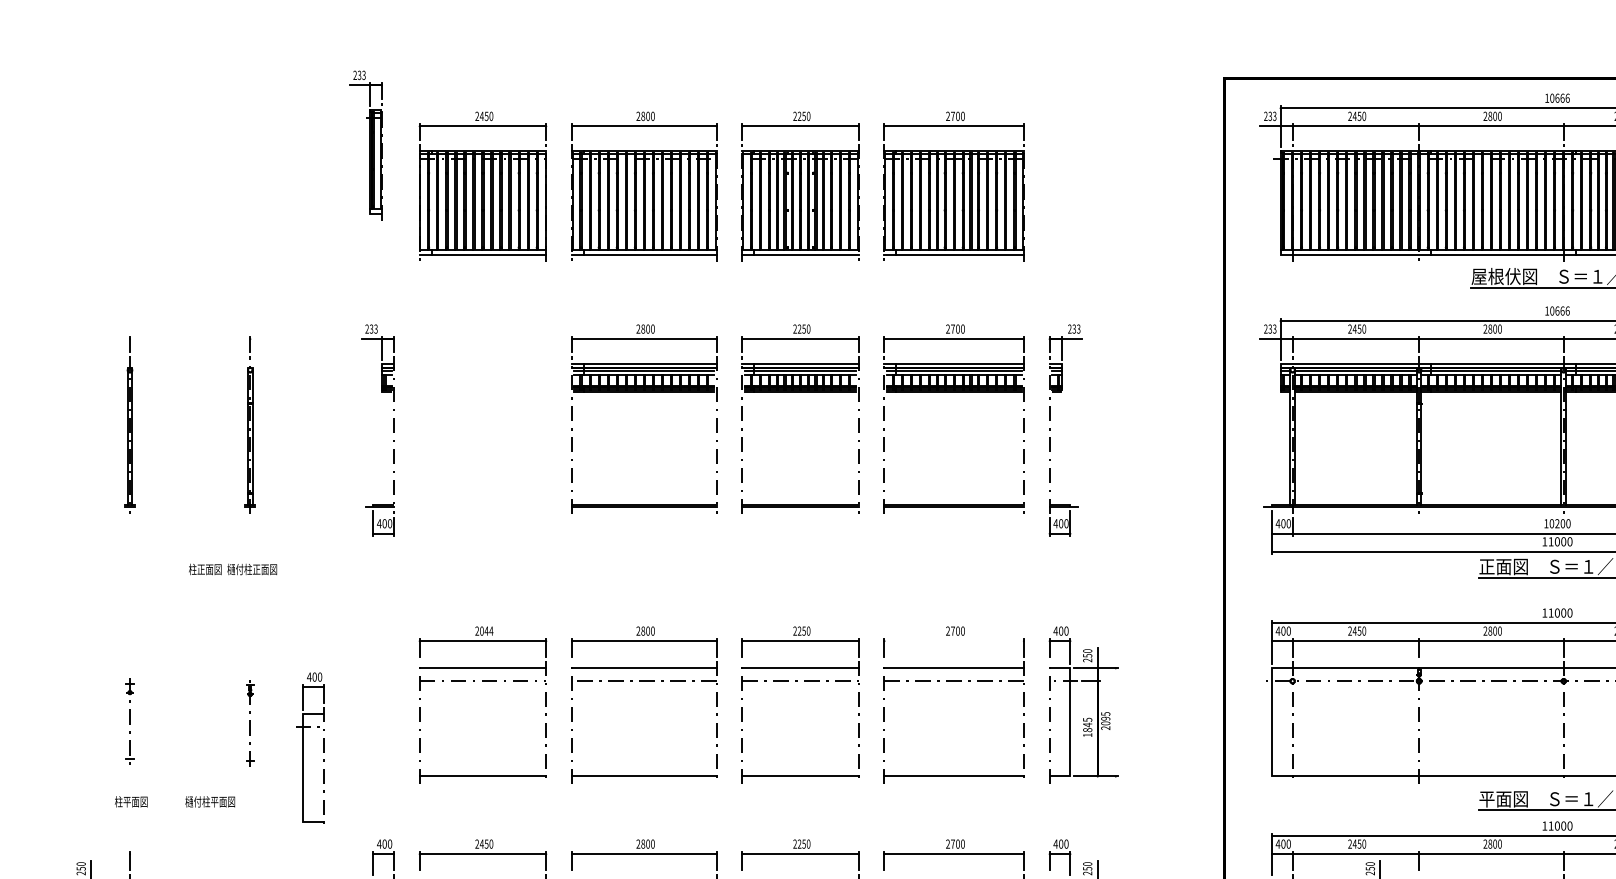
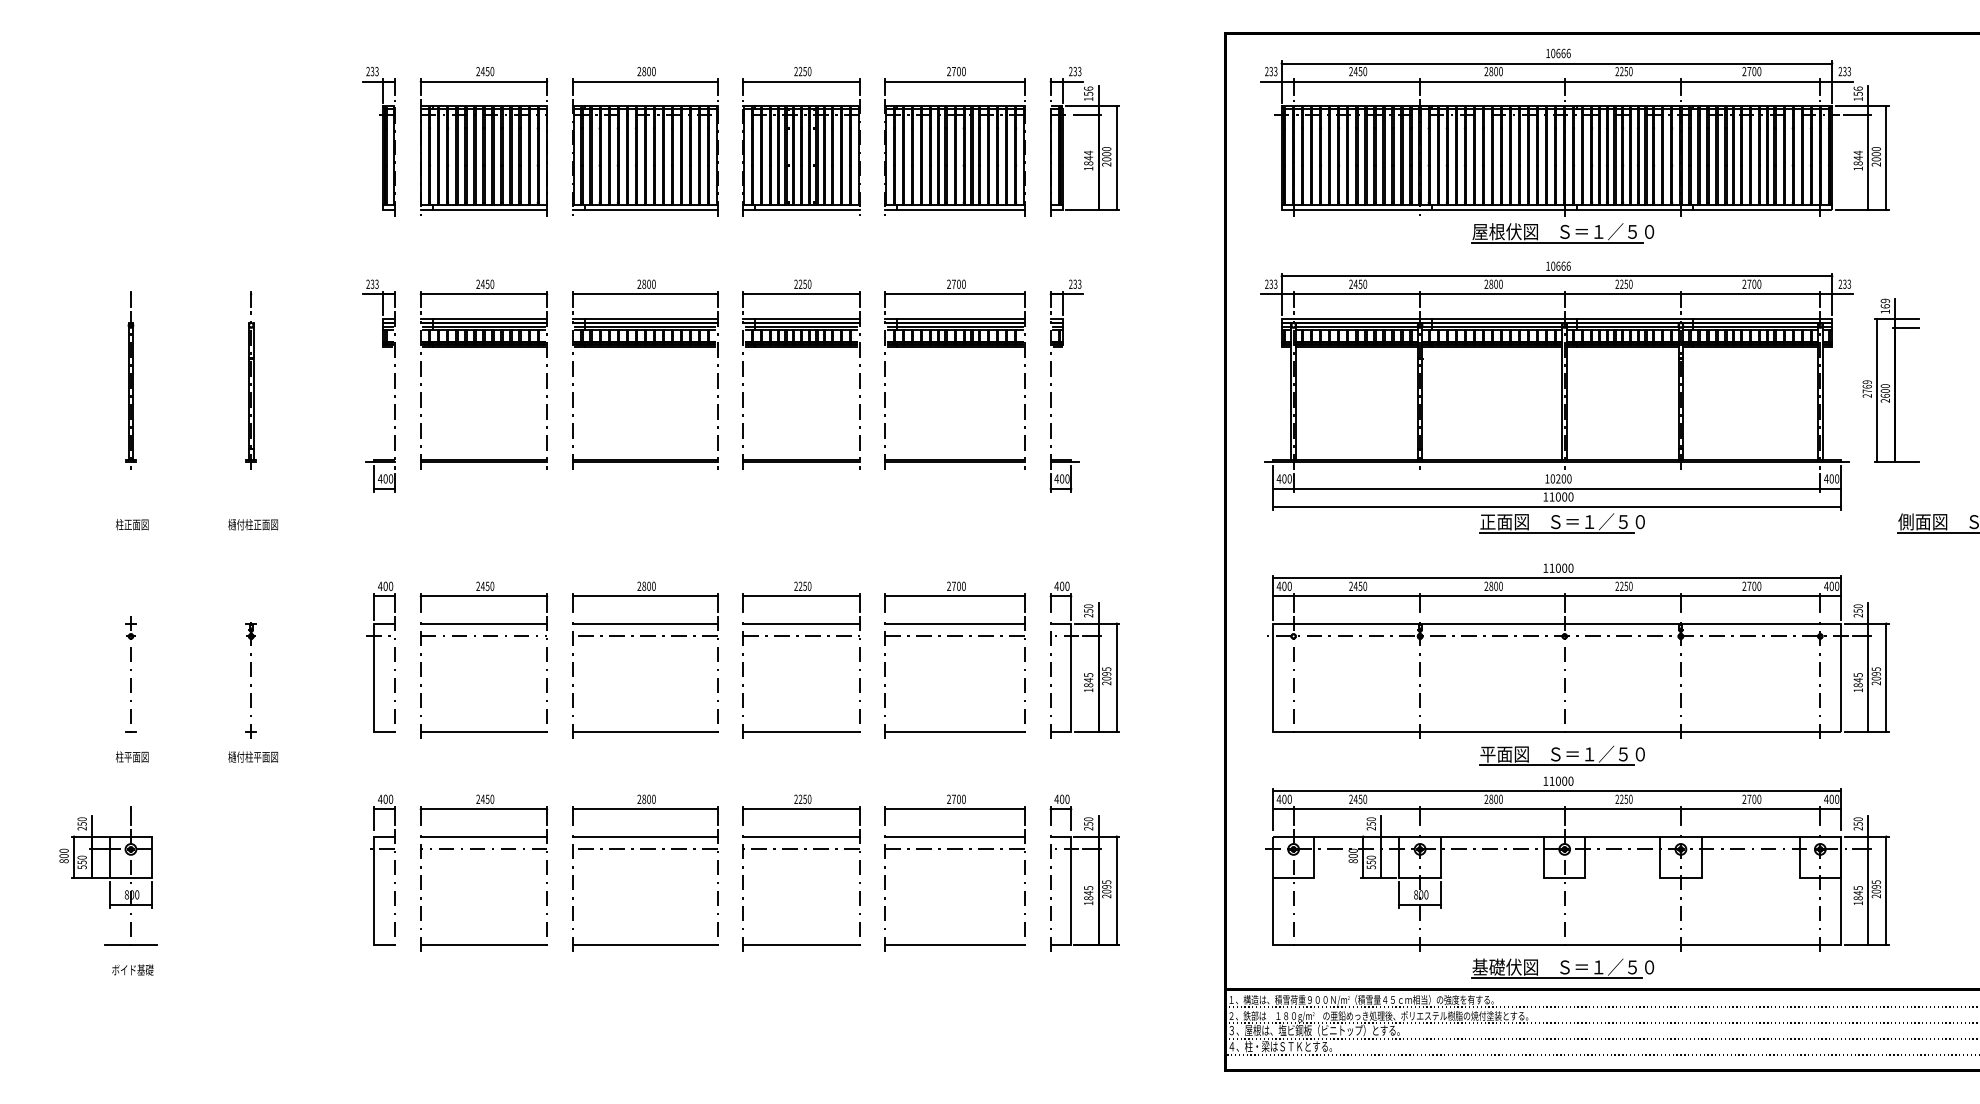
part: (365, 145) -> (378, 141), moved
part: (1083, 196) -> (1084, 151), added
part: (482, 392) -> (483, 347), added
text: (204, 569) -> (131, 524), moved
text: (486, 630) -> (487, 585), 2044 -> 2450
line: (953, 641) -> (954, 596), added
part: (129, 719) -> (130, 674), size x1.43
line: (1115, 722) -> (1116, 677), added
part: (249, 725) -> (250, 680), size x1.43
part: (309, 747) -> (380, 656), moved
text: (209, 801) -> (252, 756), moved

